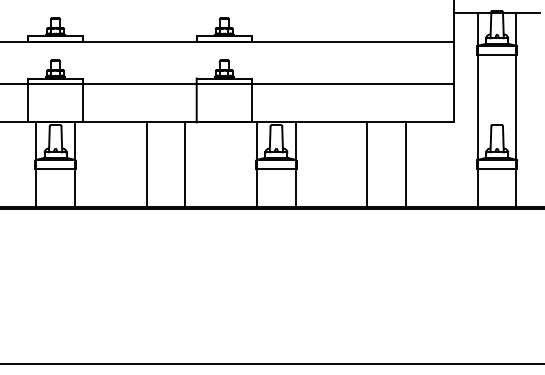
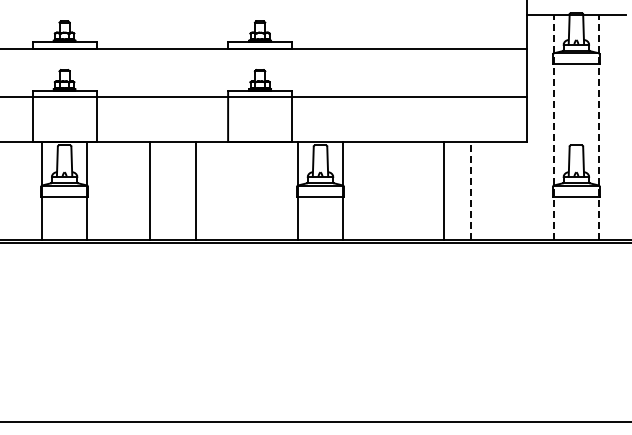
line: (478, 109) -> (554, 127), solid -> dashed
line: (516, 109) -> (598, 127), solid -> dashed
line: (146, 164) -> (150, 190), moved
line: (184, 164) -> (195, 190), moved
line: (367, 164) -> (444, 190), moved
line: (405, 164) -> (470, 190), solid -> dashed

